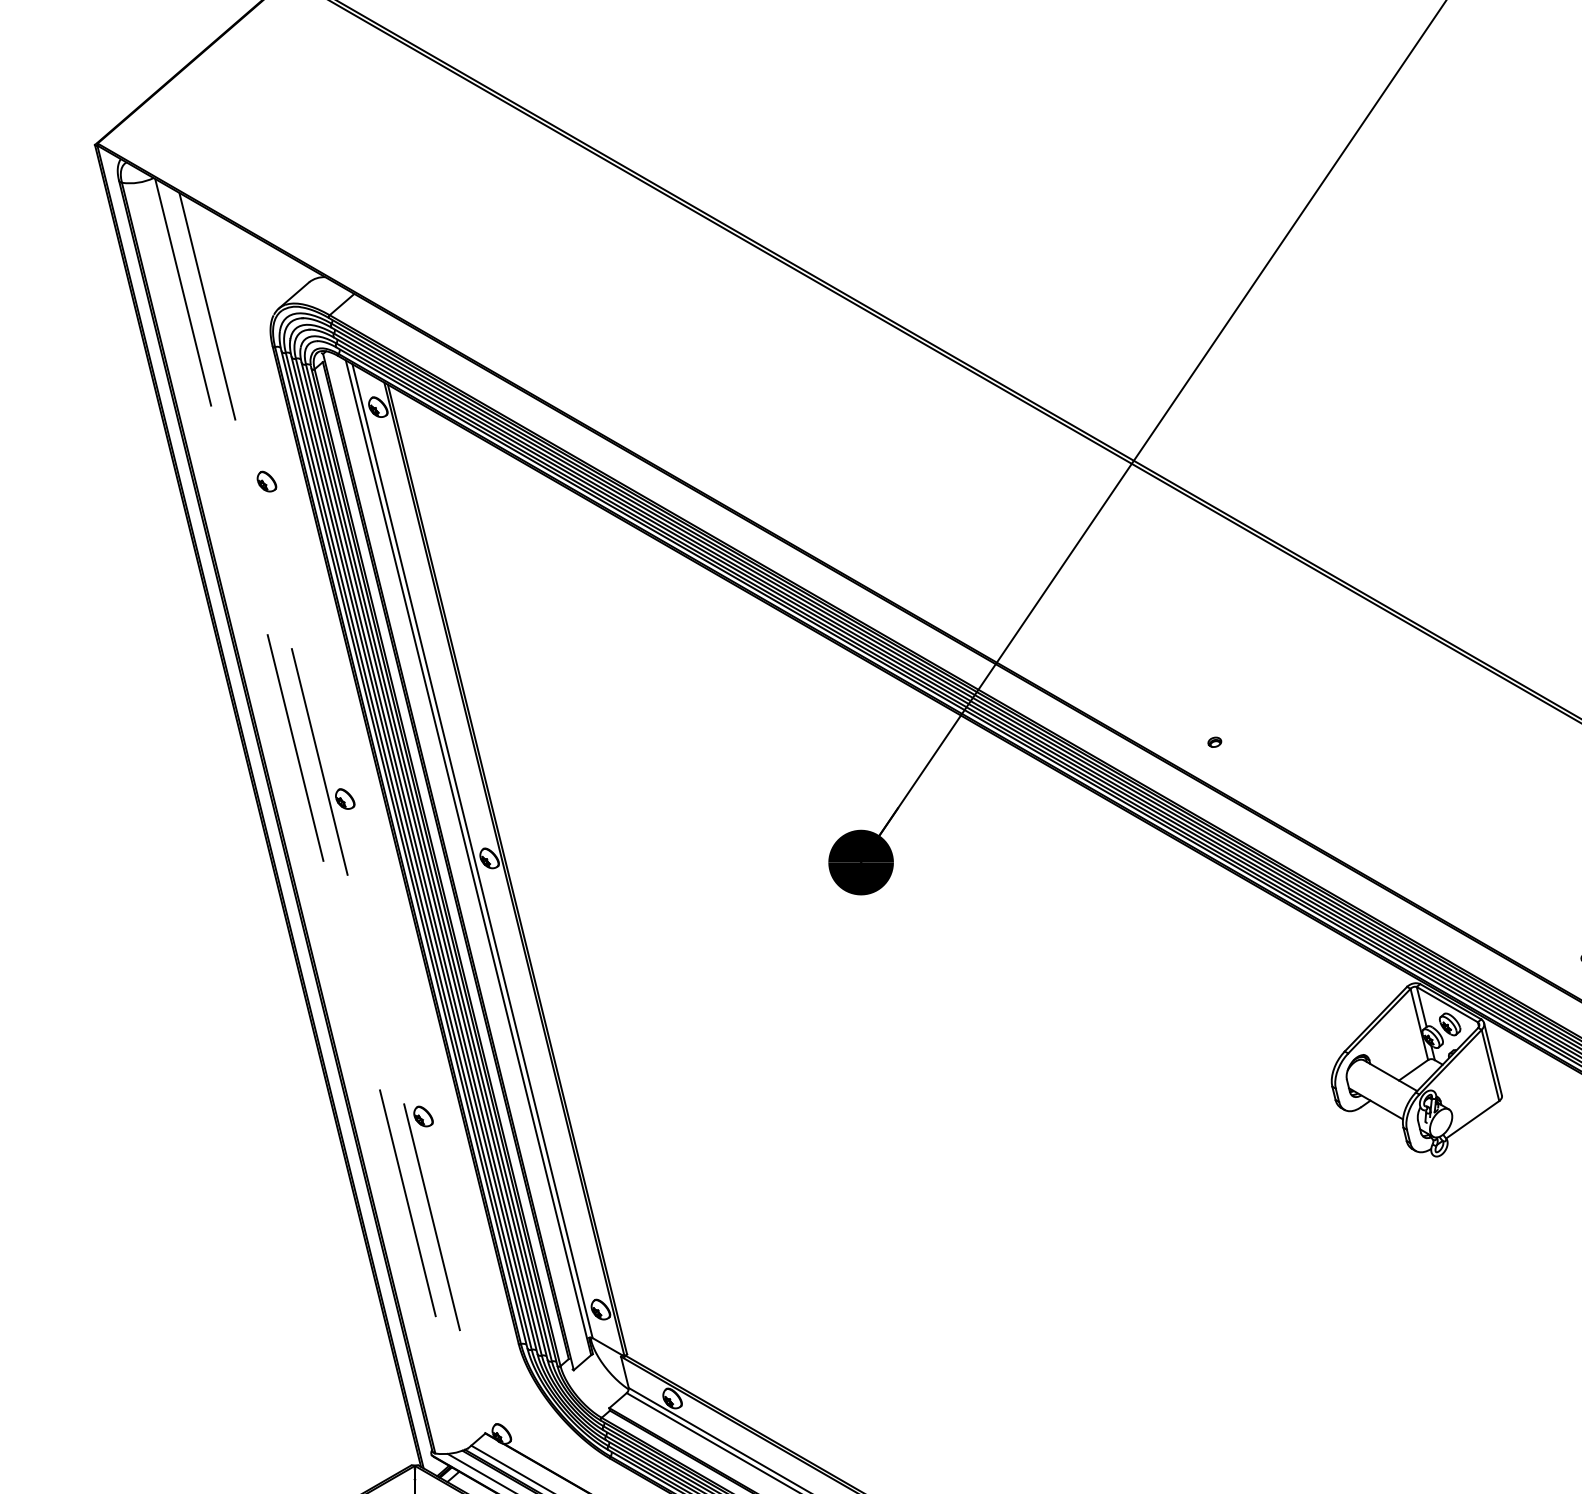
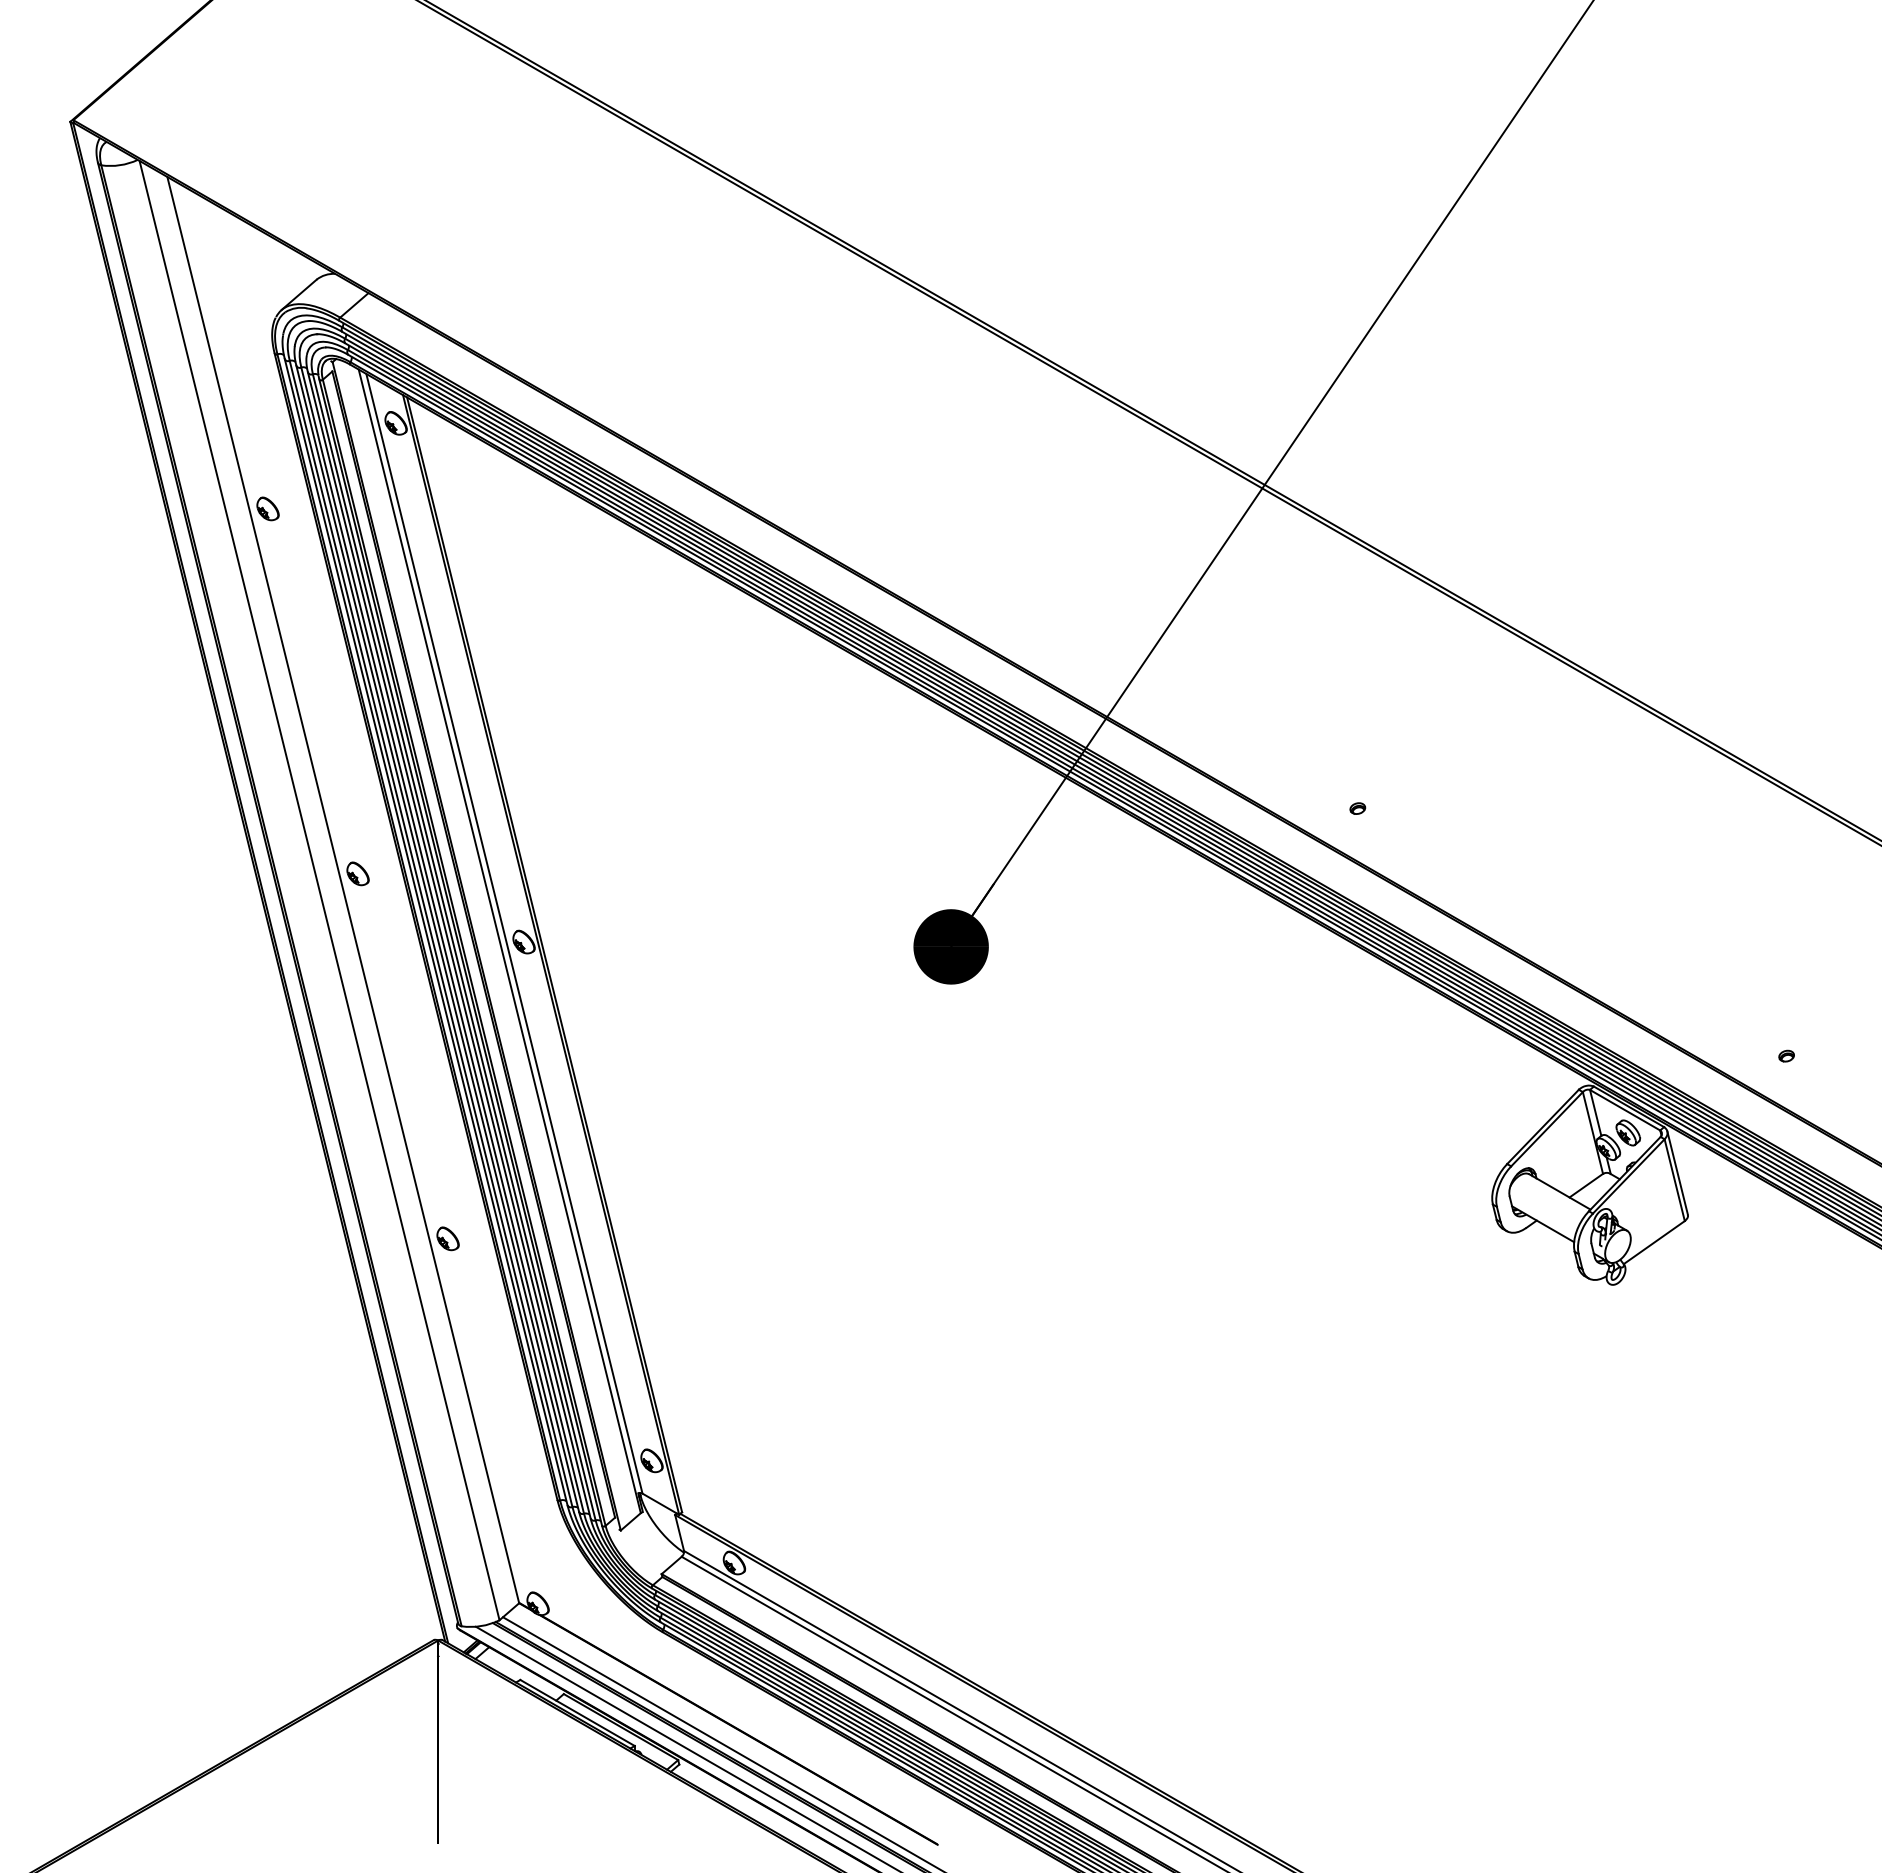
line: (311, 813) -> (319, 890), dashed -> solid
line: (332, 813) -> (343, 890), dashed -> solid

